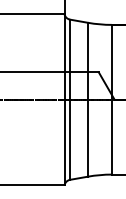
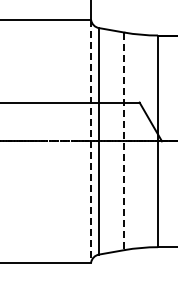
line: (64, 99) -> (91, 141), solid -> dashed
line: (88, 99) -> (124, 141), solid -> dashed

